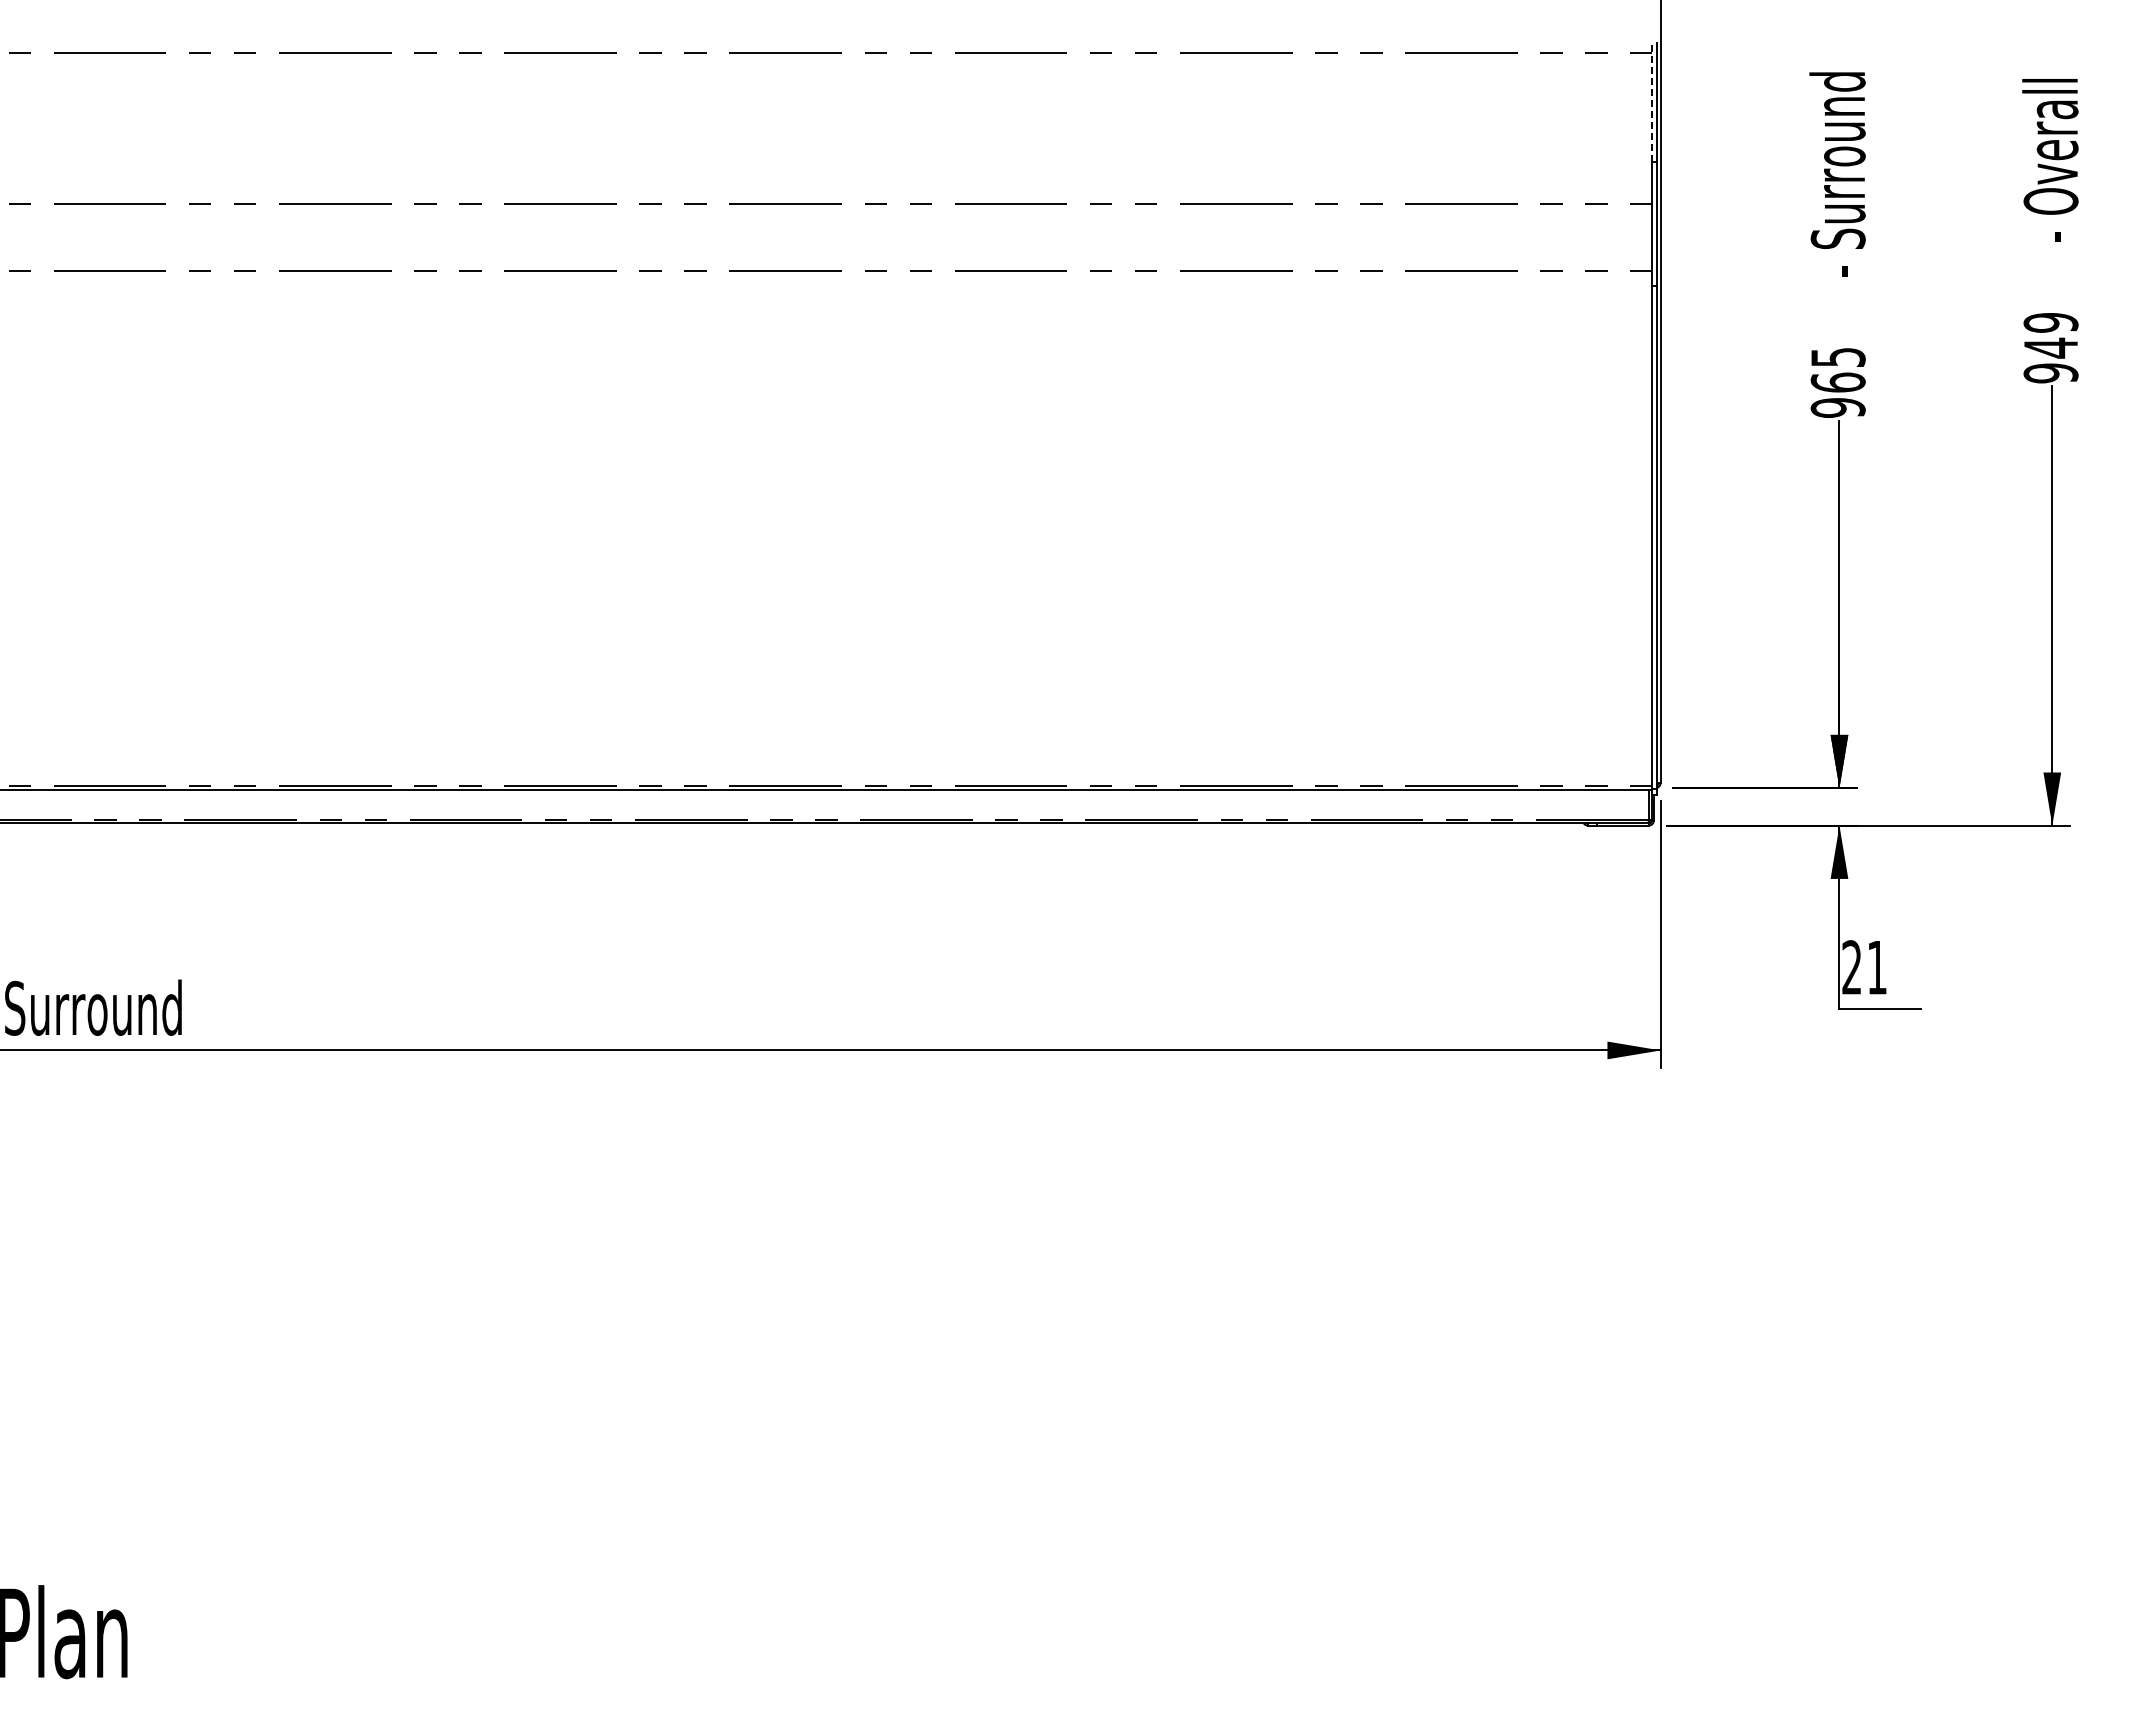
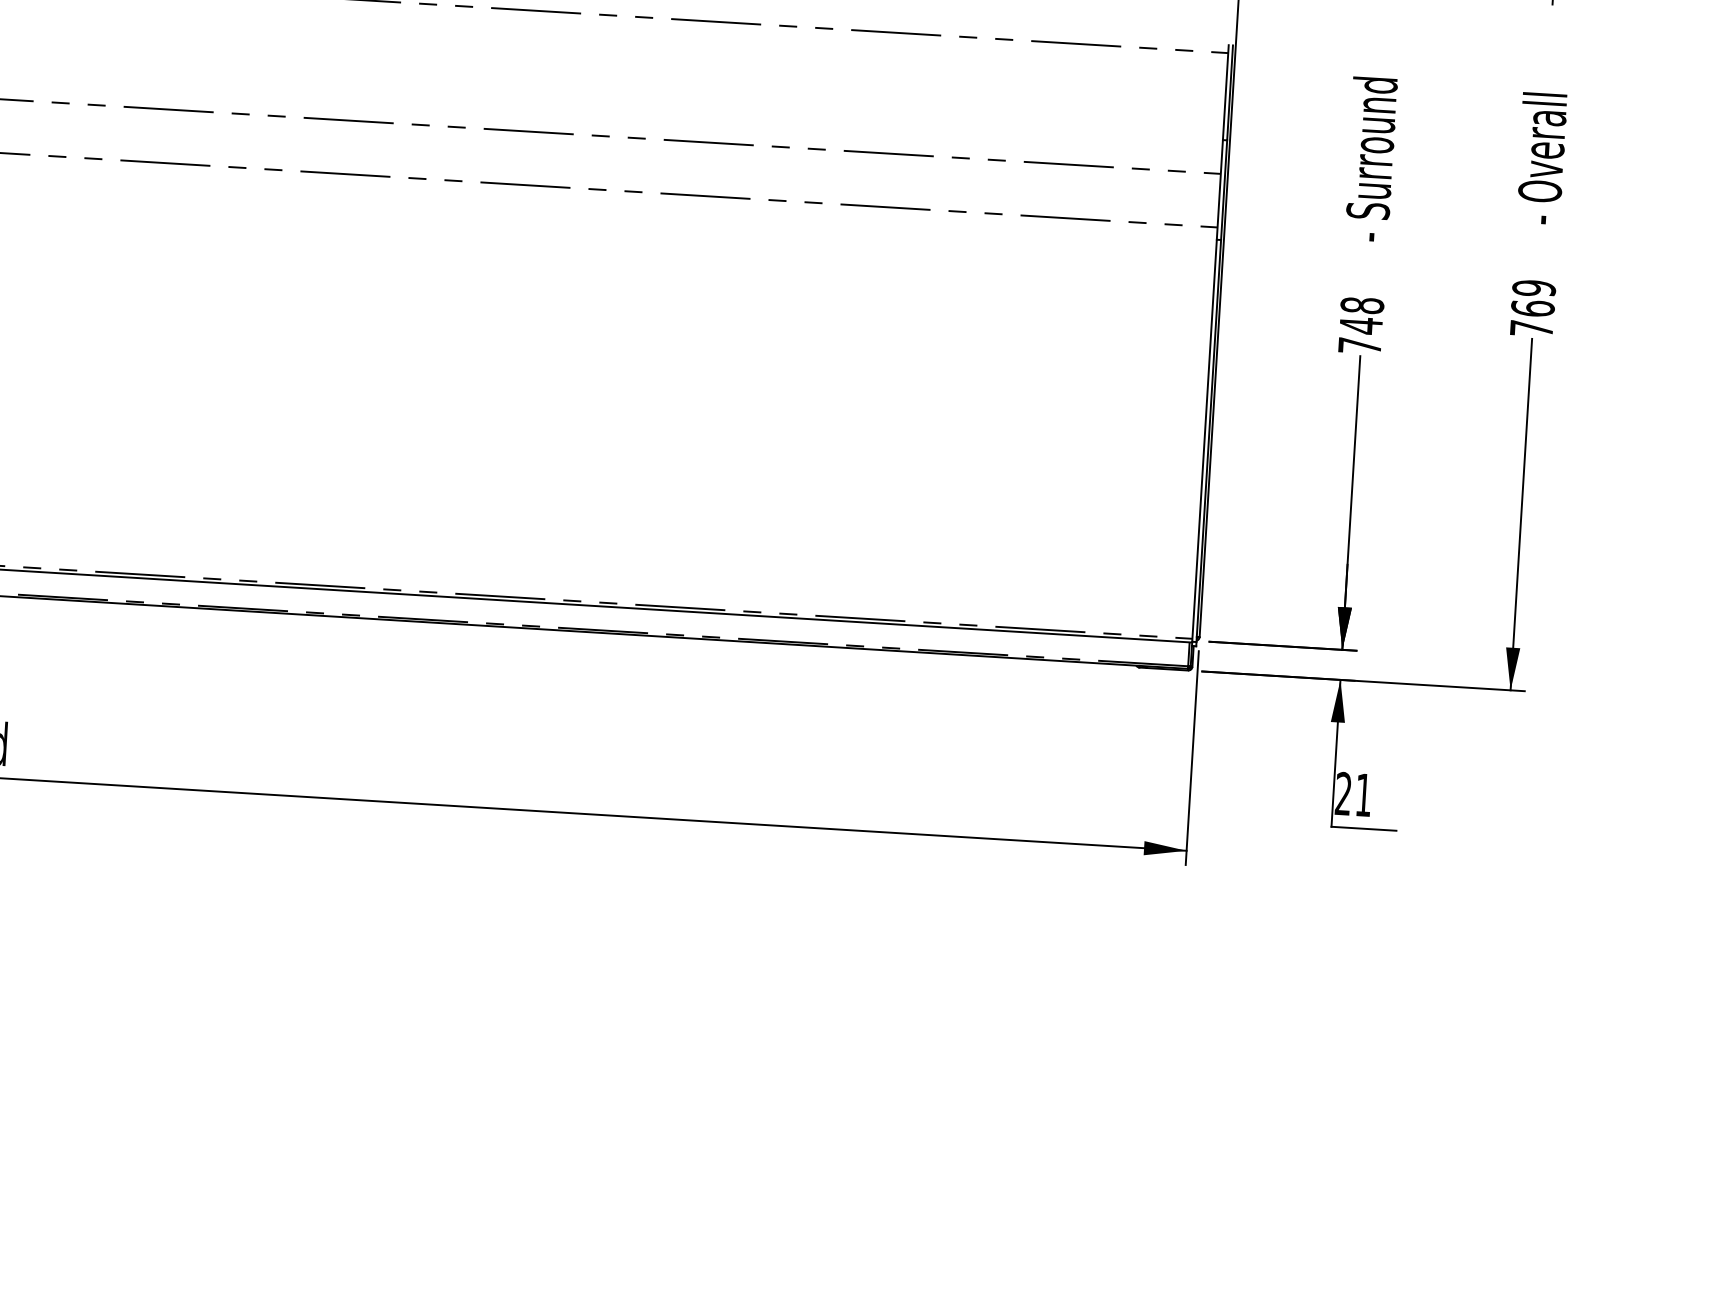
line: (1651, 101) -> (1225, 91), dashed -> solid
text: (2050, 360) -> (1531, 318), 949 -> 769
text: (1837, 382) -> (1360, 325), 965 -> 748

